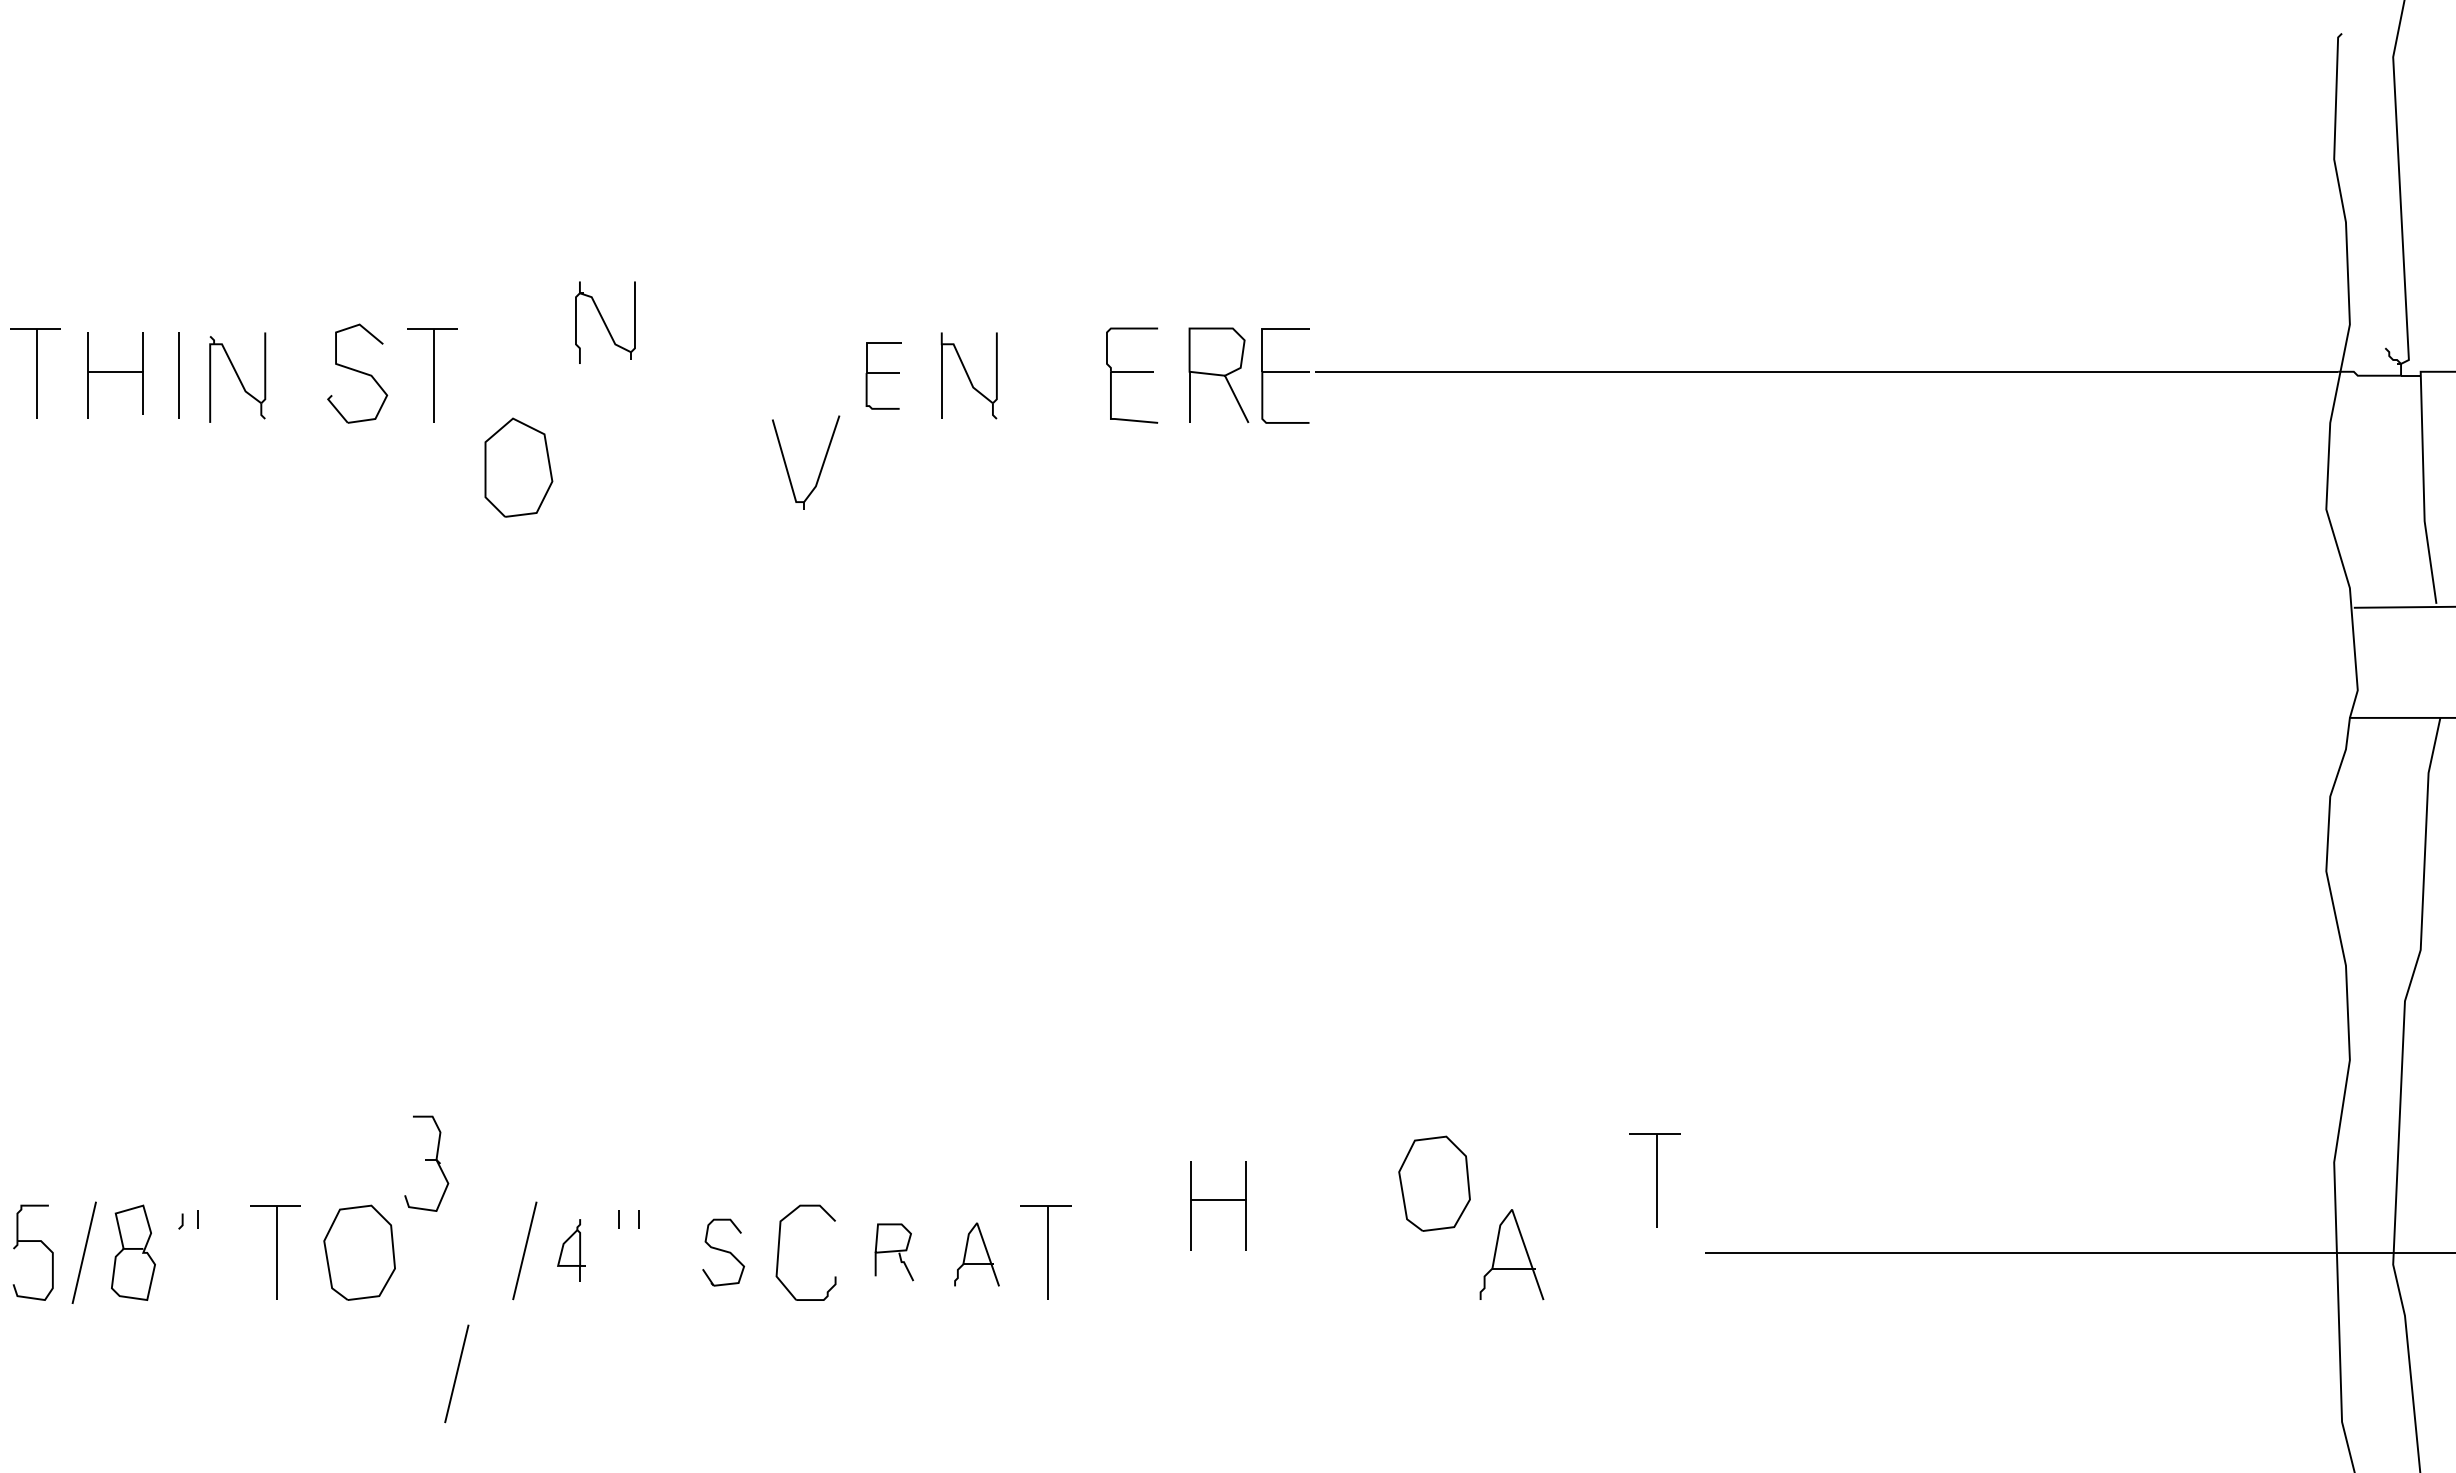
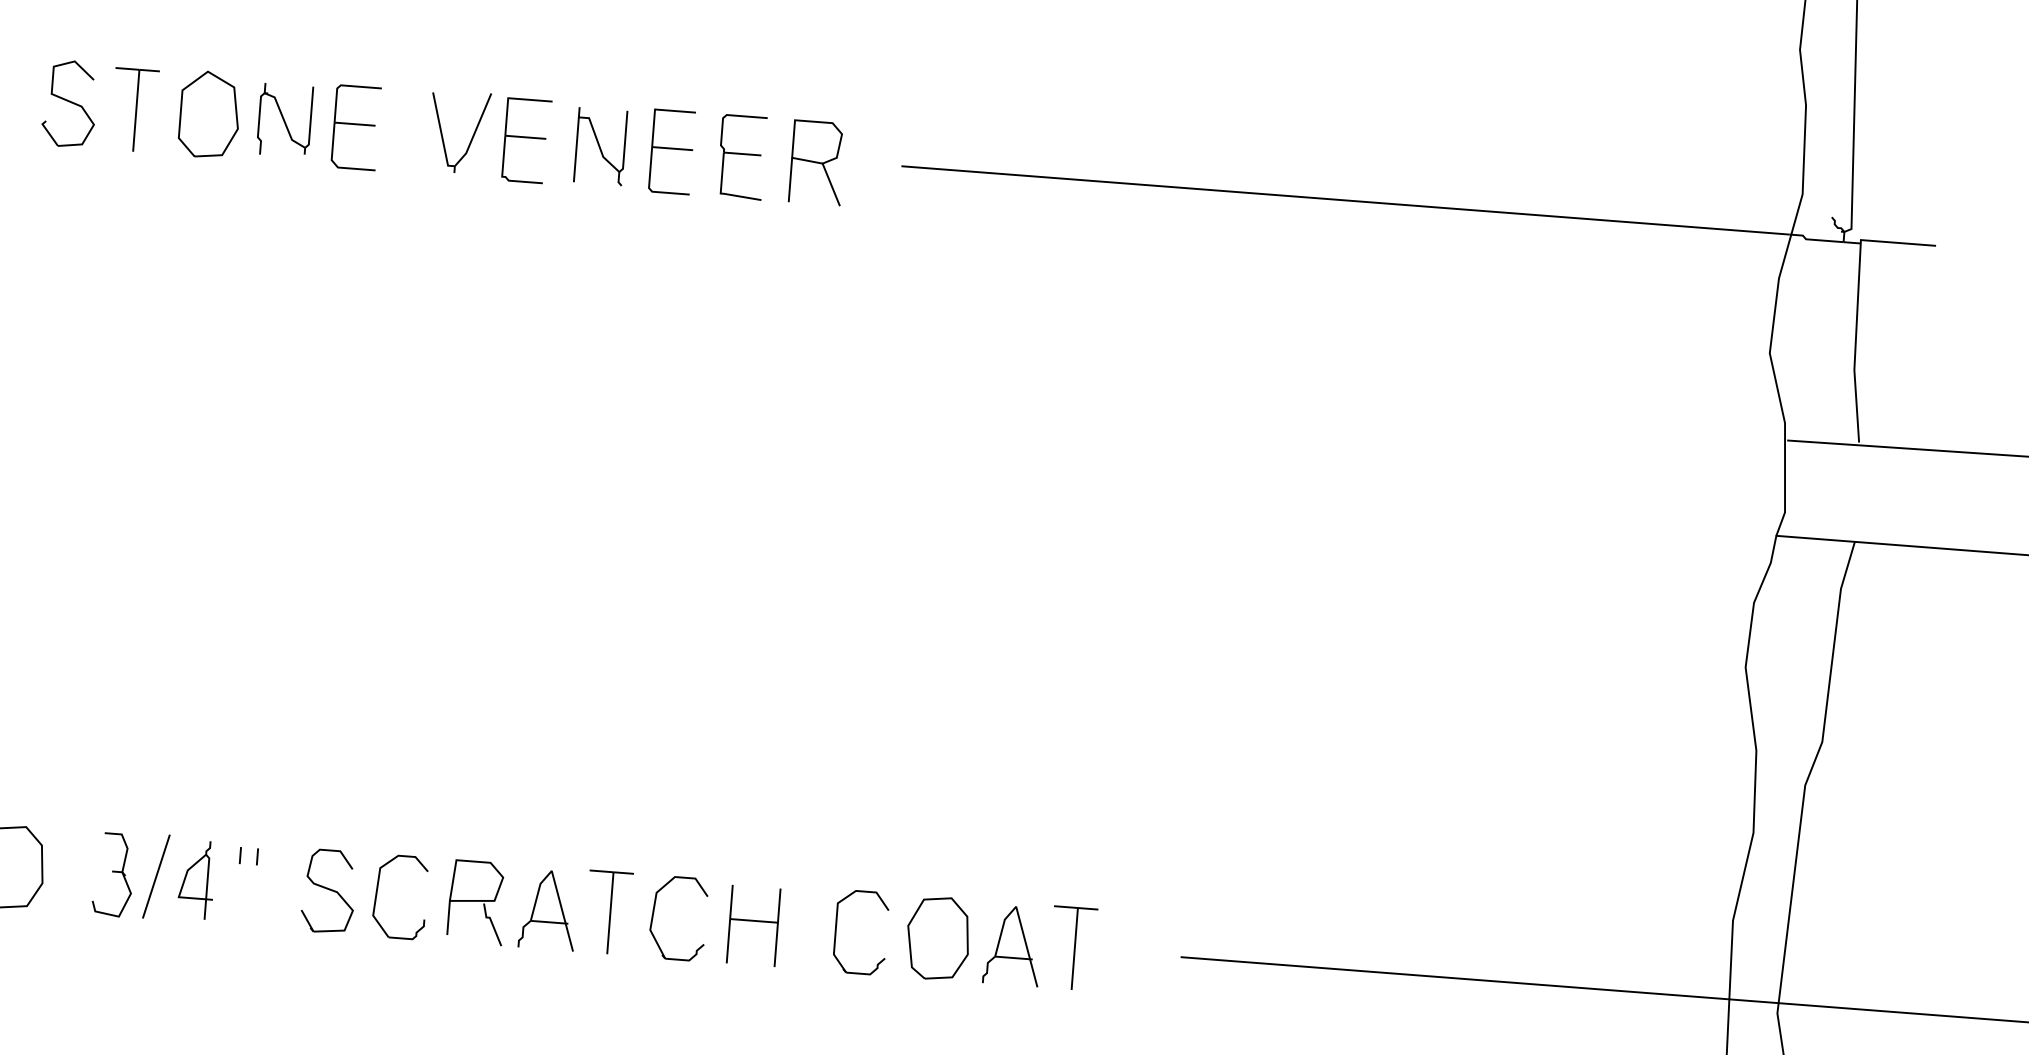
part: (605, 322) -> (284, 120), moved
part: (687, 375) -> (356, 127), added
part: (883, 375) -> (526, 140), size x1.43
part: (1285, 375) -> (672, 151), moved
part: (518, 467) -> (209, 114), moved
part: (820, 468) -> (471, 138), moved
part: (426, 1163) -> (113, 874), moved
part: (1654, 1180) -> (1072, 948), moved
part: (1434, 1183) -> (938, 938), moved
part: (1218, 1205) -> (753, 925), moved
part: (1098, 1246) -> (654, 911), added
part: (571, 1250) -> (196, 879), size x1.43
part: (723, 1252) -> (328, 891), size x1.43
part: (894, 1252) -> (477, 902), size x1.67
part: (1308, 1252) -> (836, 930), added
part: (976, 1254) -> (548, 909), size x1.43
line: (456, 1373) -> (88, 978), removed

